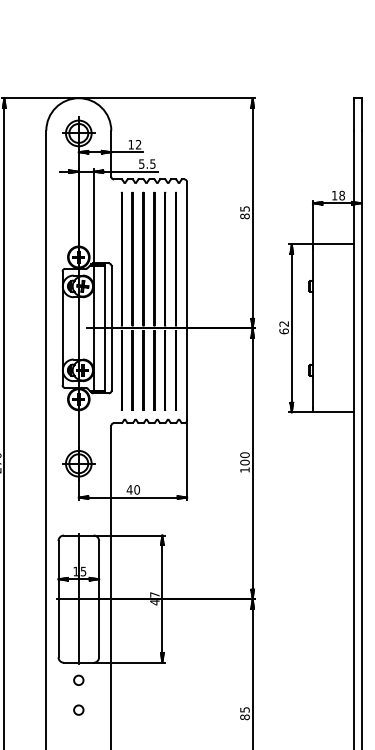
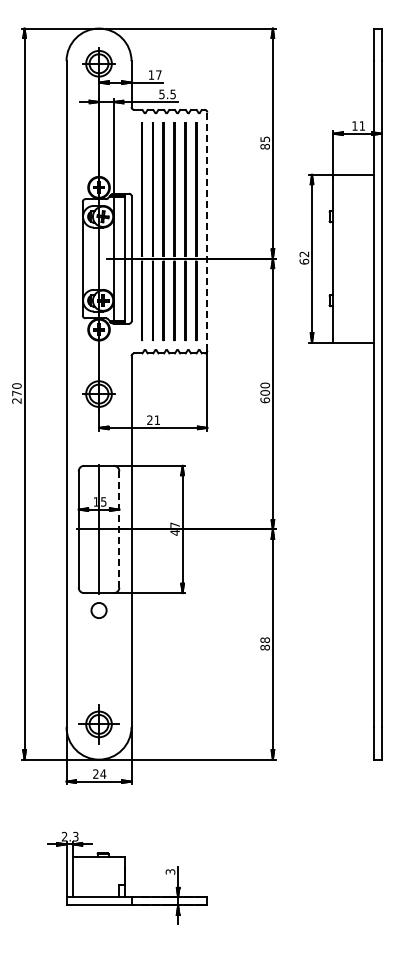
text: (138, 144) -> (158, 74), 12 -> 17
text: (342, 195) -> (362, 125), 18 -> 11
line: (187, 302) -> (207, 232), solid -> dashed
text: (245, 470) -> (265, 400), 100 -> 600
text: (133, 490) -> (153, 420), 40 -> 21
line: (99, 599) -> (119, 529), solid -> dashed
circle: (78, 680) -> (98, 610), size x1.6
circle: (78, 710) -> (98, 640), removed
text: (244, 710) -> (264, 640), 85 -> 88

